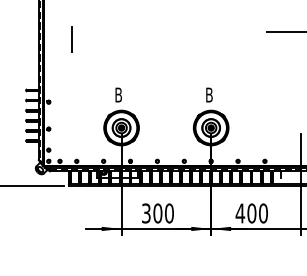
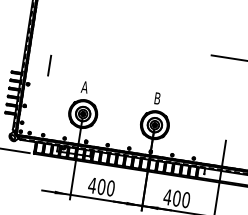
line: (71, 39) -> (49, 65), moved
text: (118, 94) -> (84, 86), B -> A
text: (146, 213) -> (92, 185), 300 -> 400

